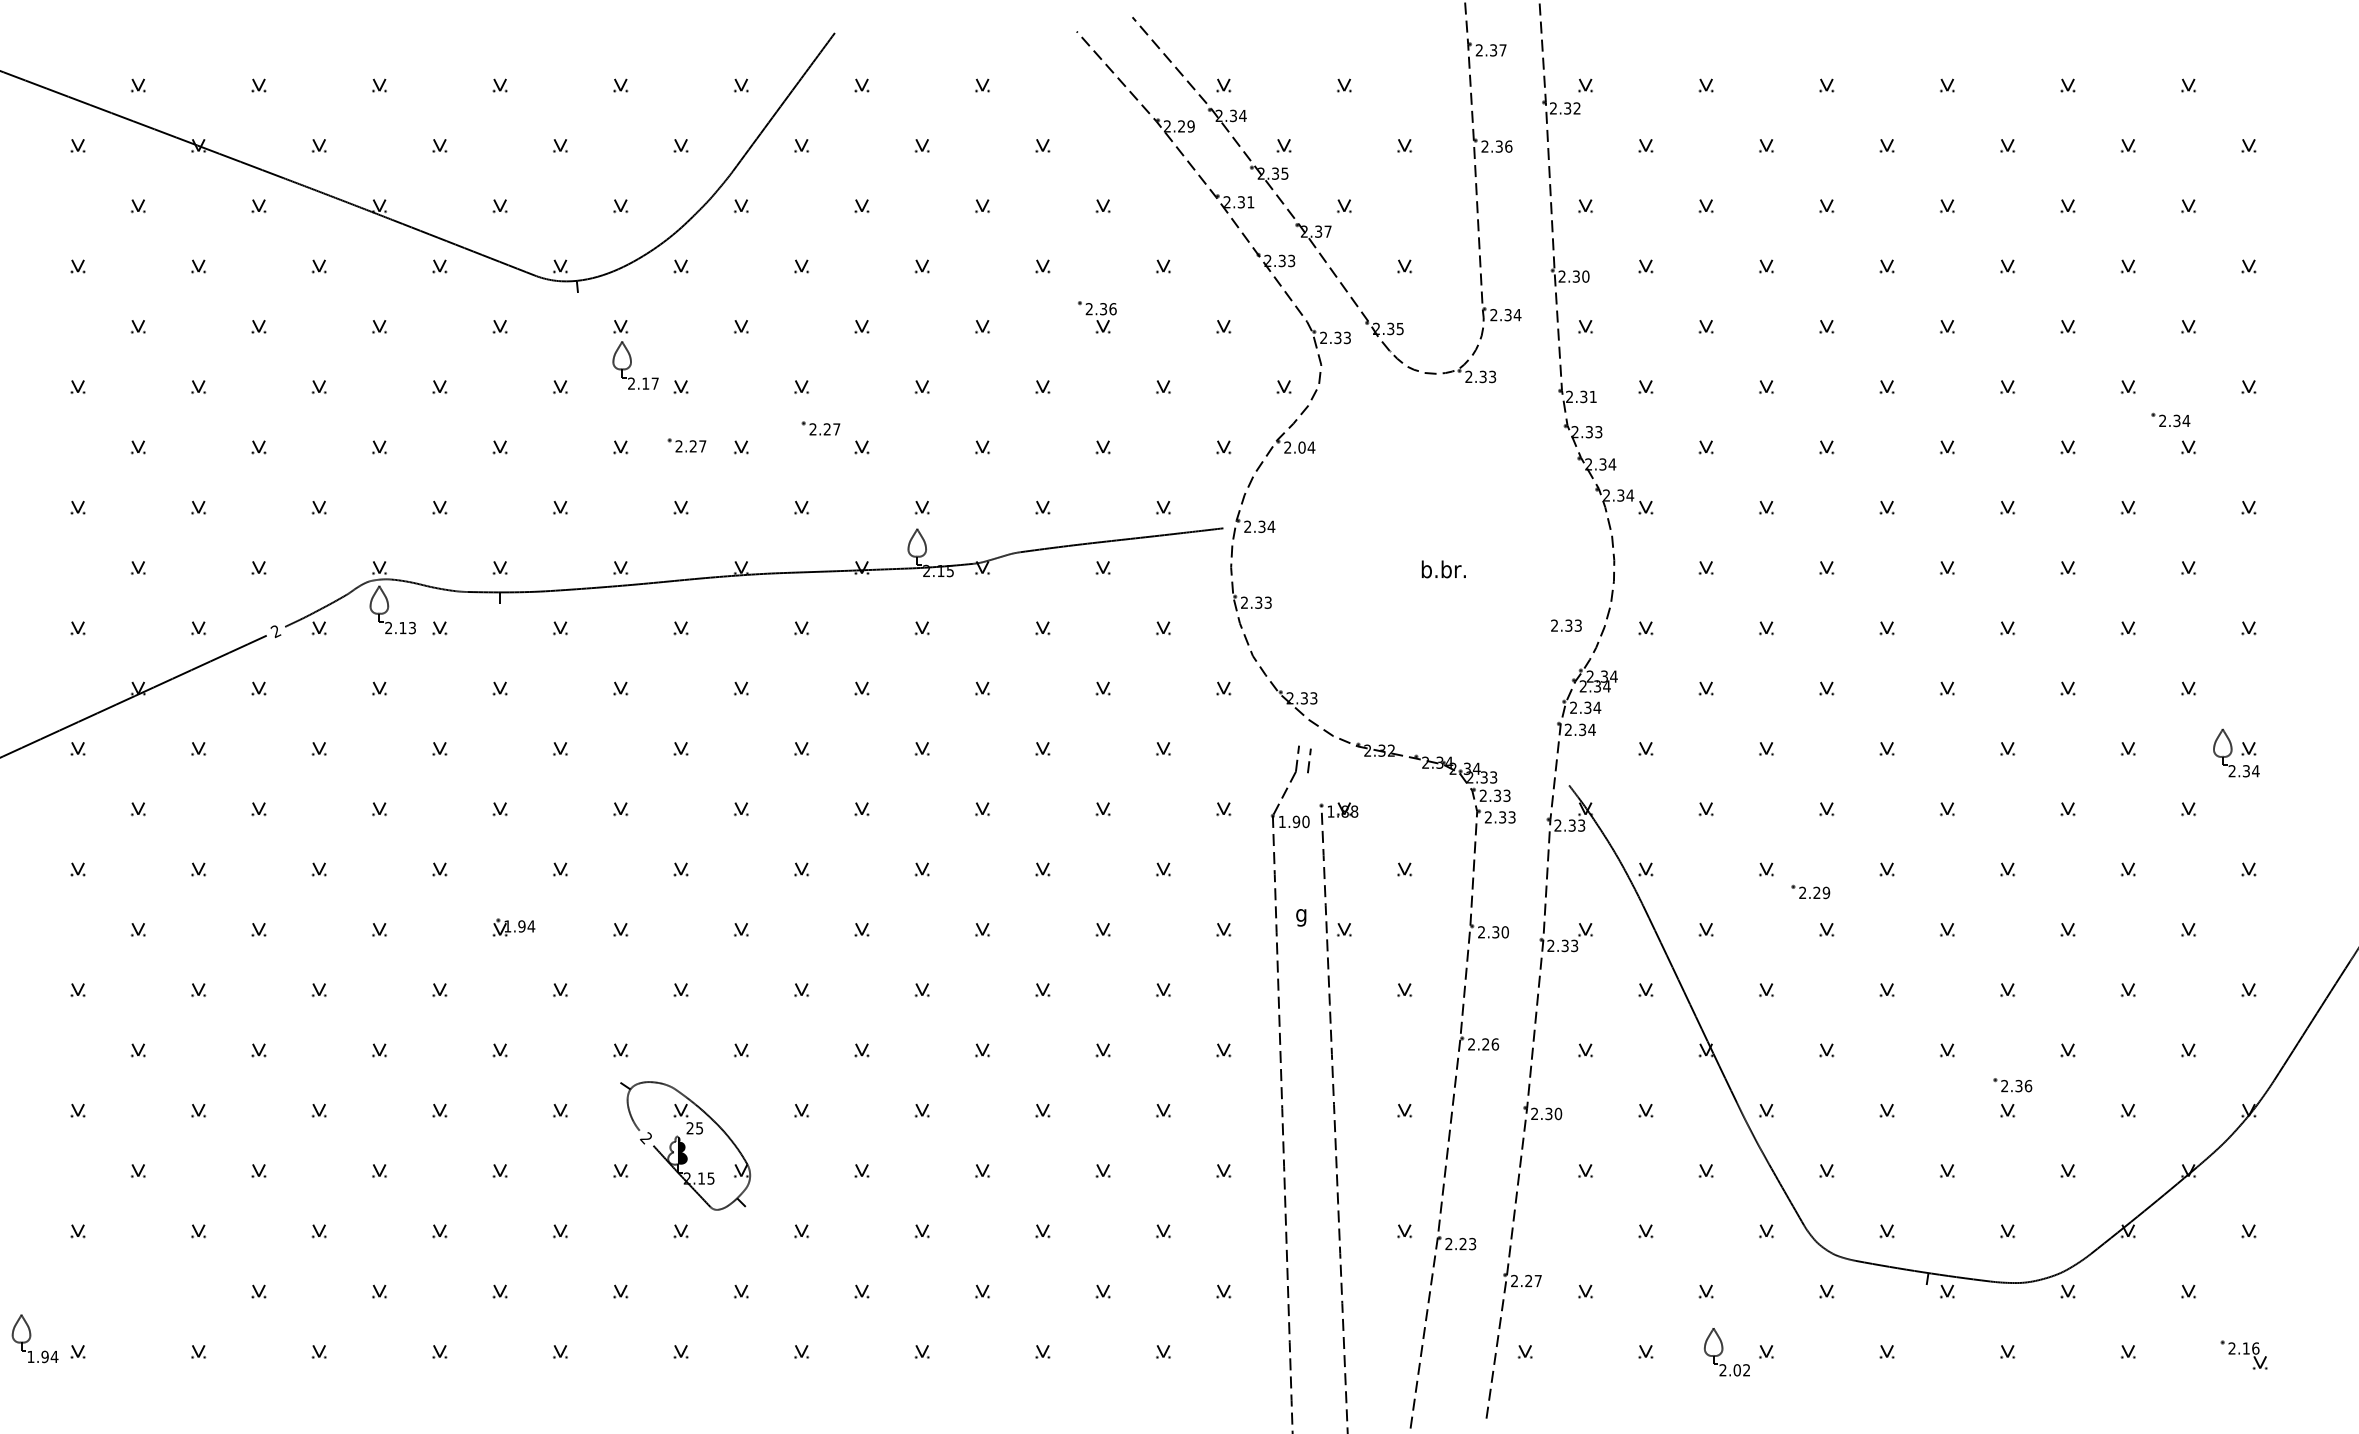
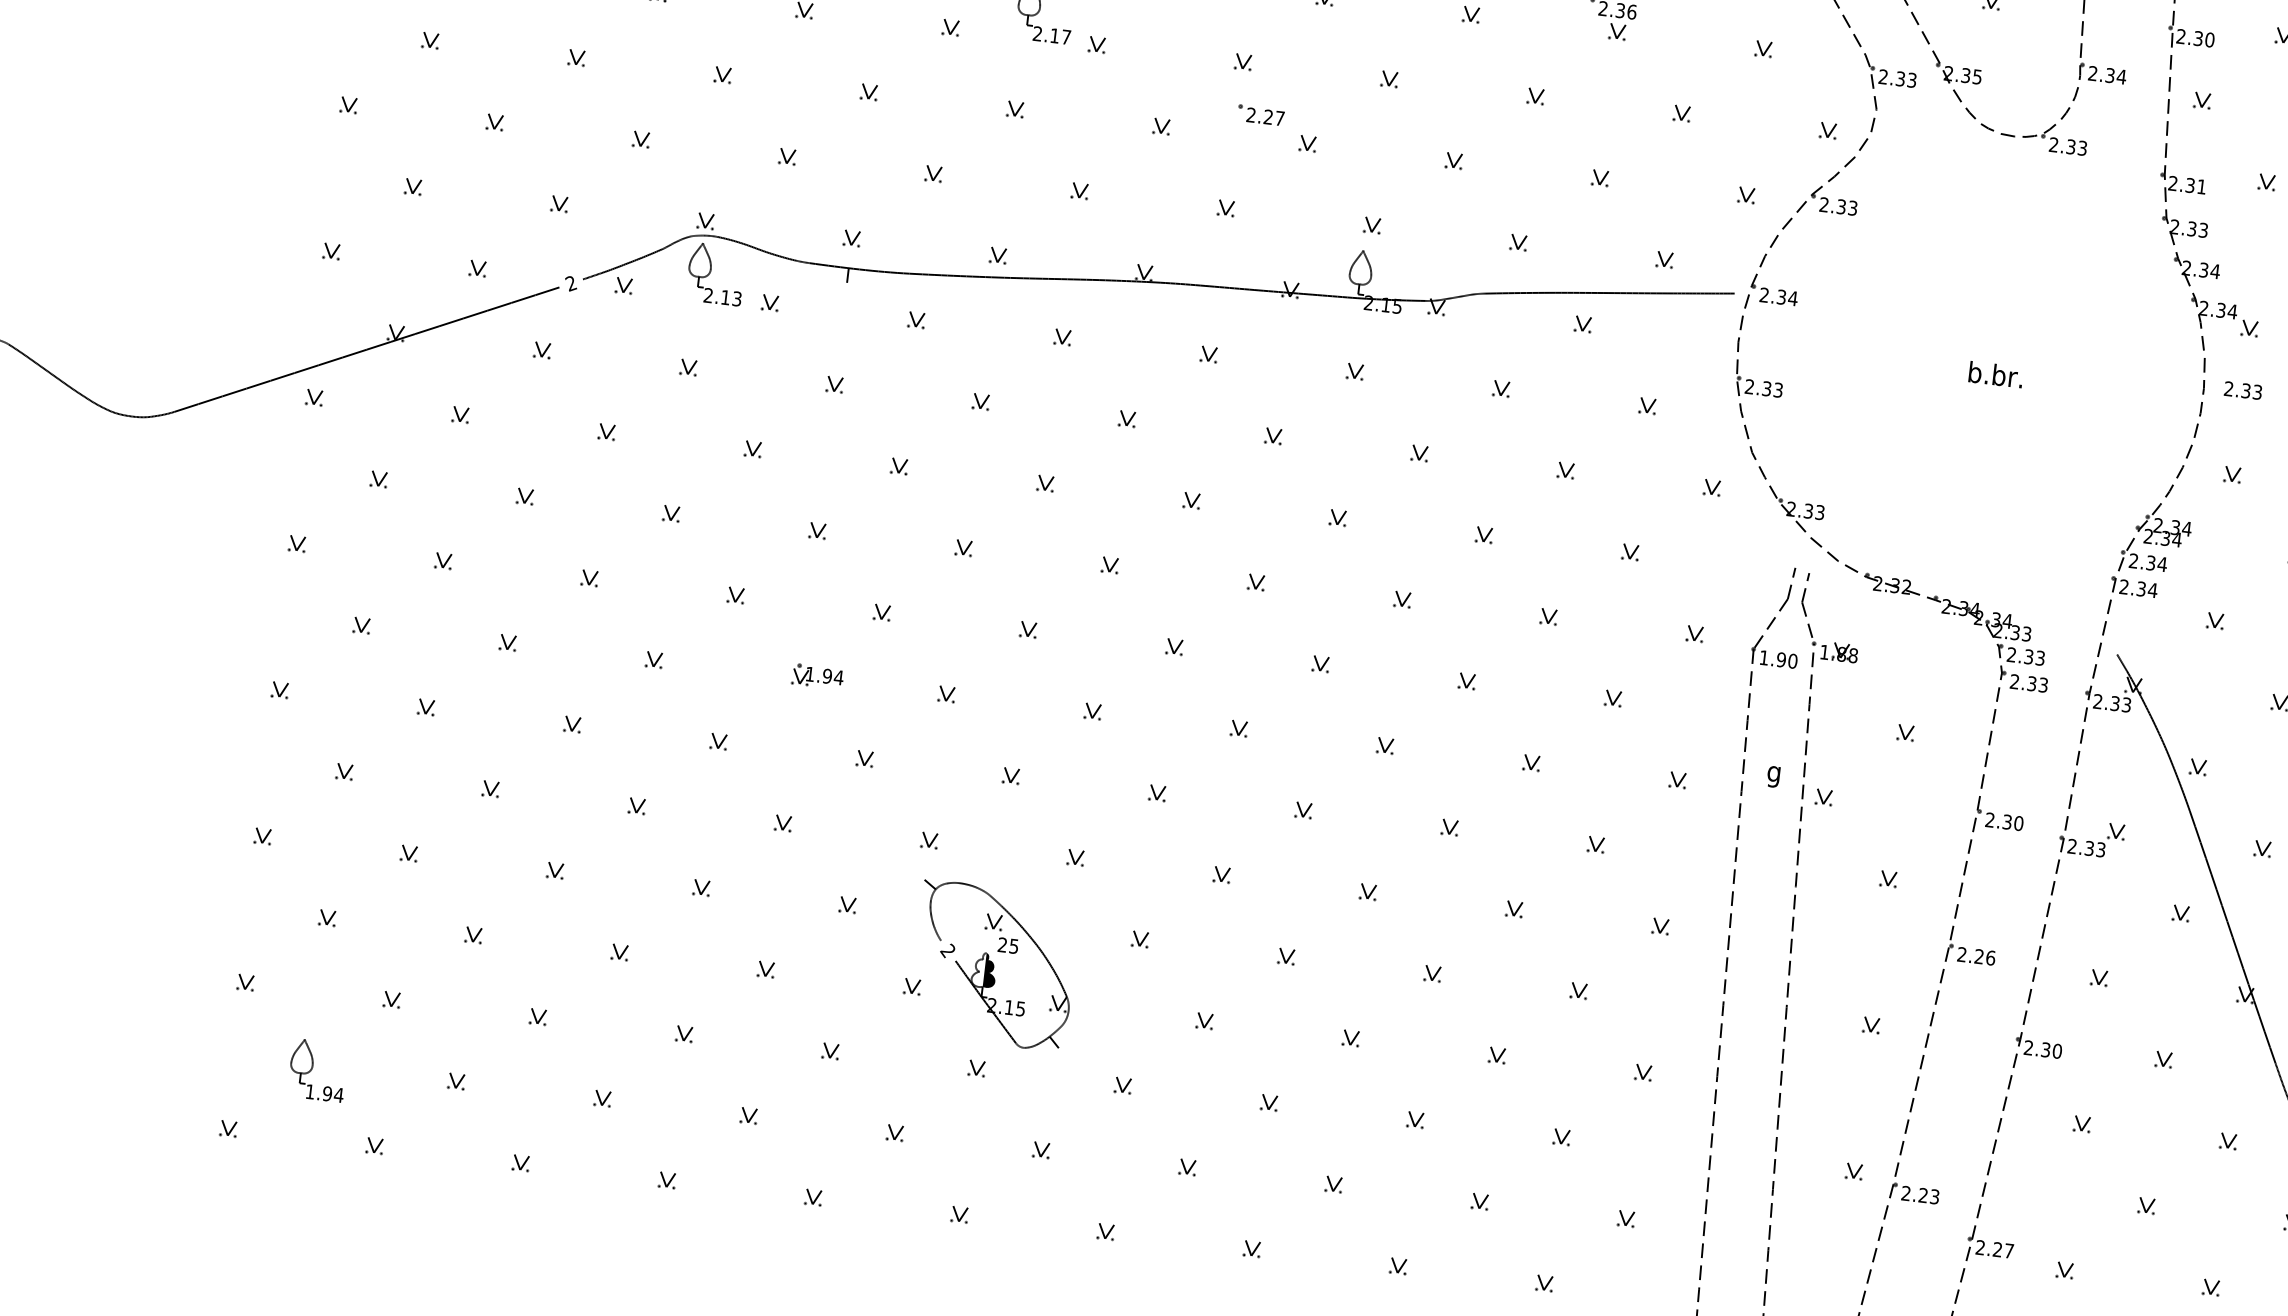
part: (686, 445) -> (1095, 116), removed
text: (1306, 447) -> (1846, 207), 2.04 -> 2.33
text: (1566, 625) -> (2243, 390), moved
line: (1314, 789) -> (1807, 623), added
part: (34, 1338) -> (317, 1070), moved

